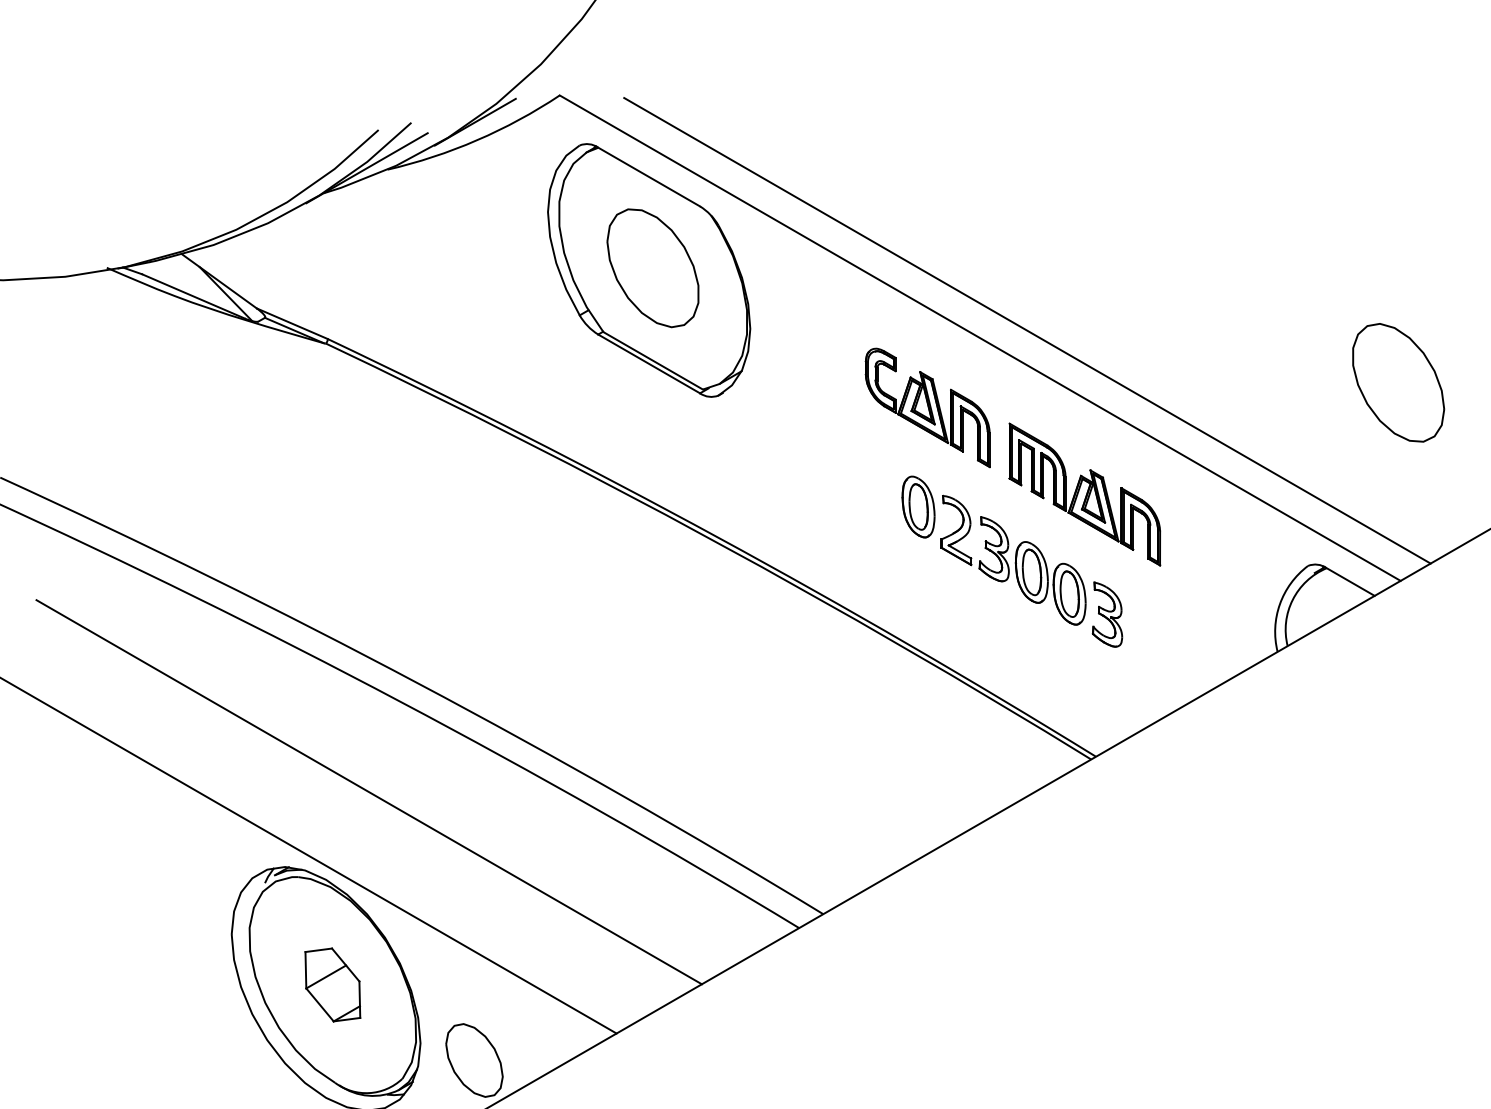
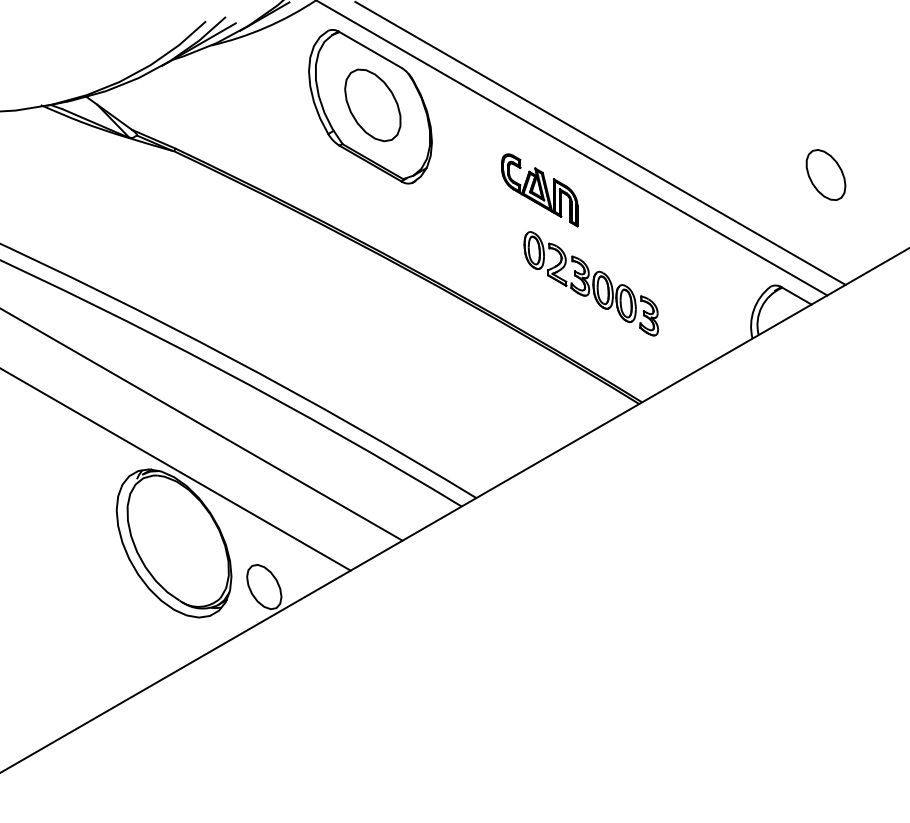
part: (1397, 381) -> (825, 174), size x0.7
part: (1085, 493) -> (635, 242), removed
part: (331, 983) -> (177, 540), removed

